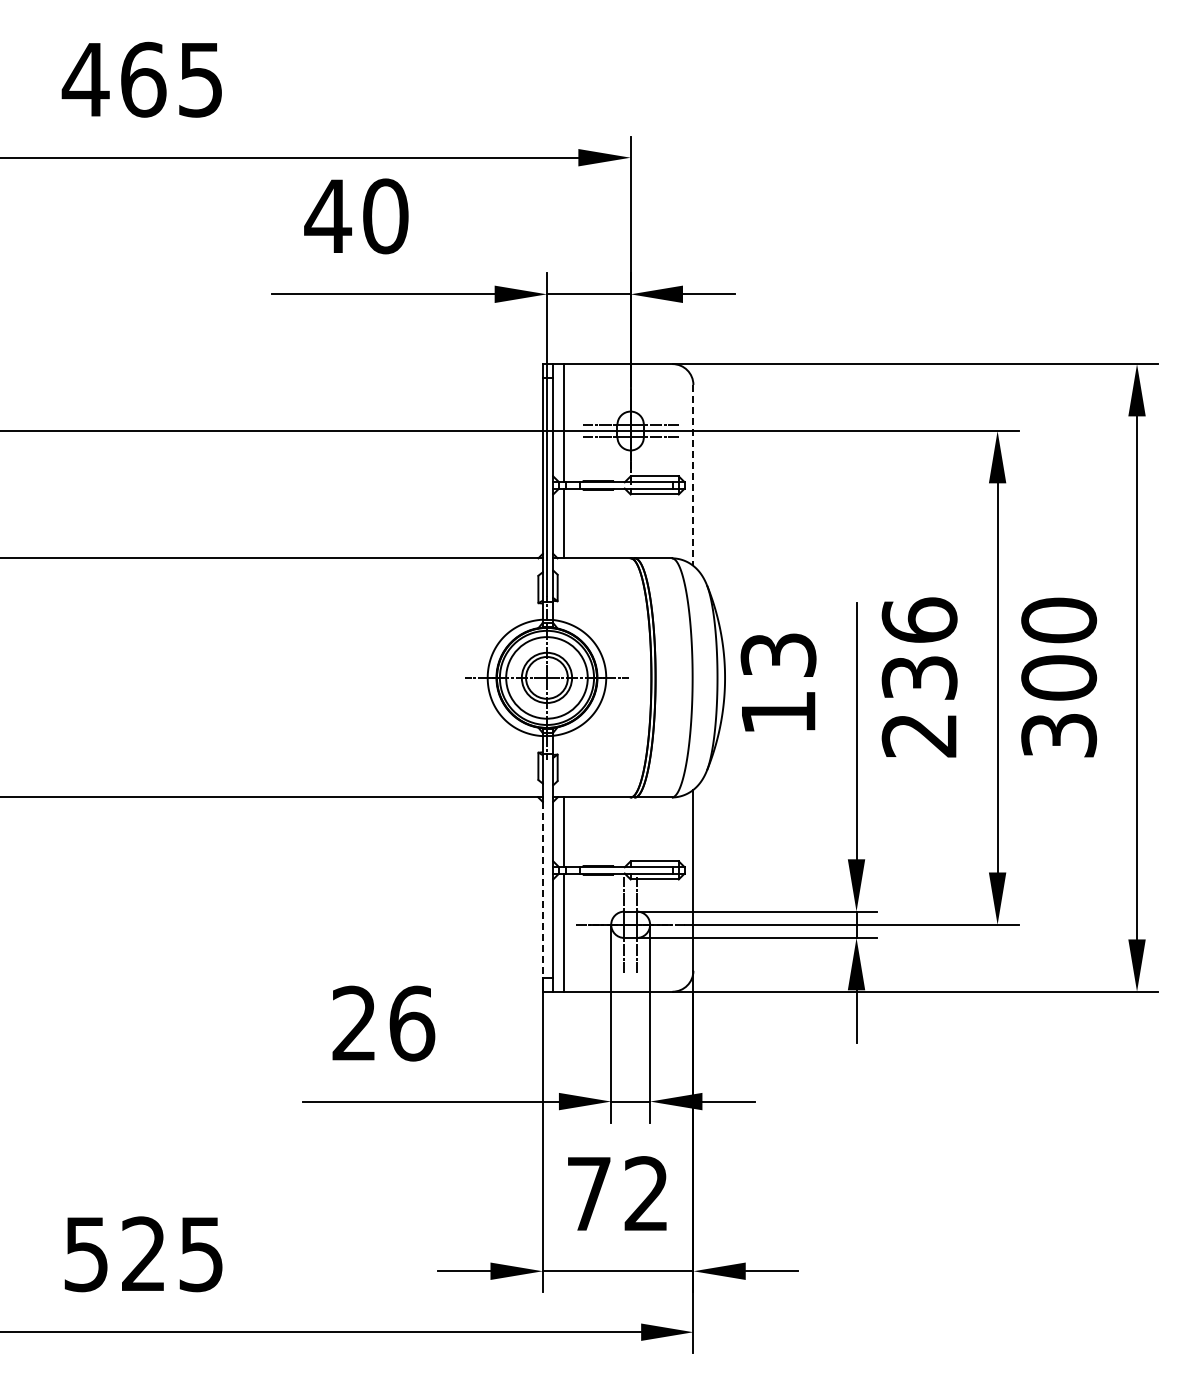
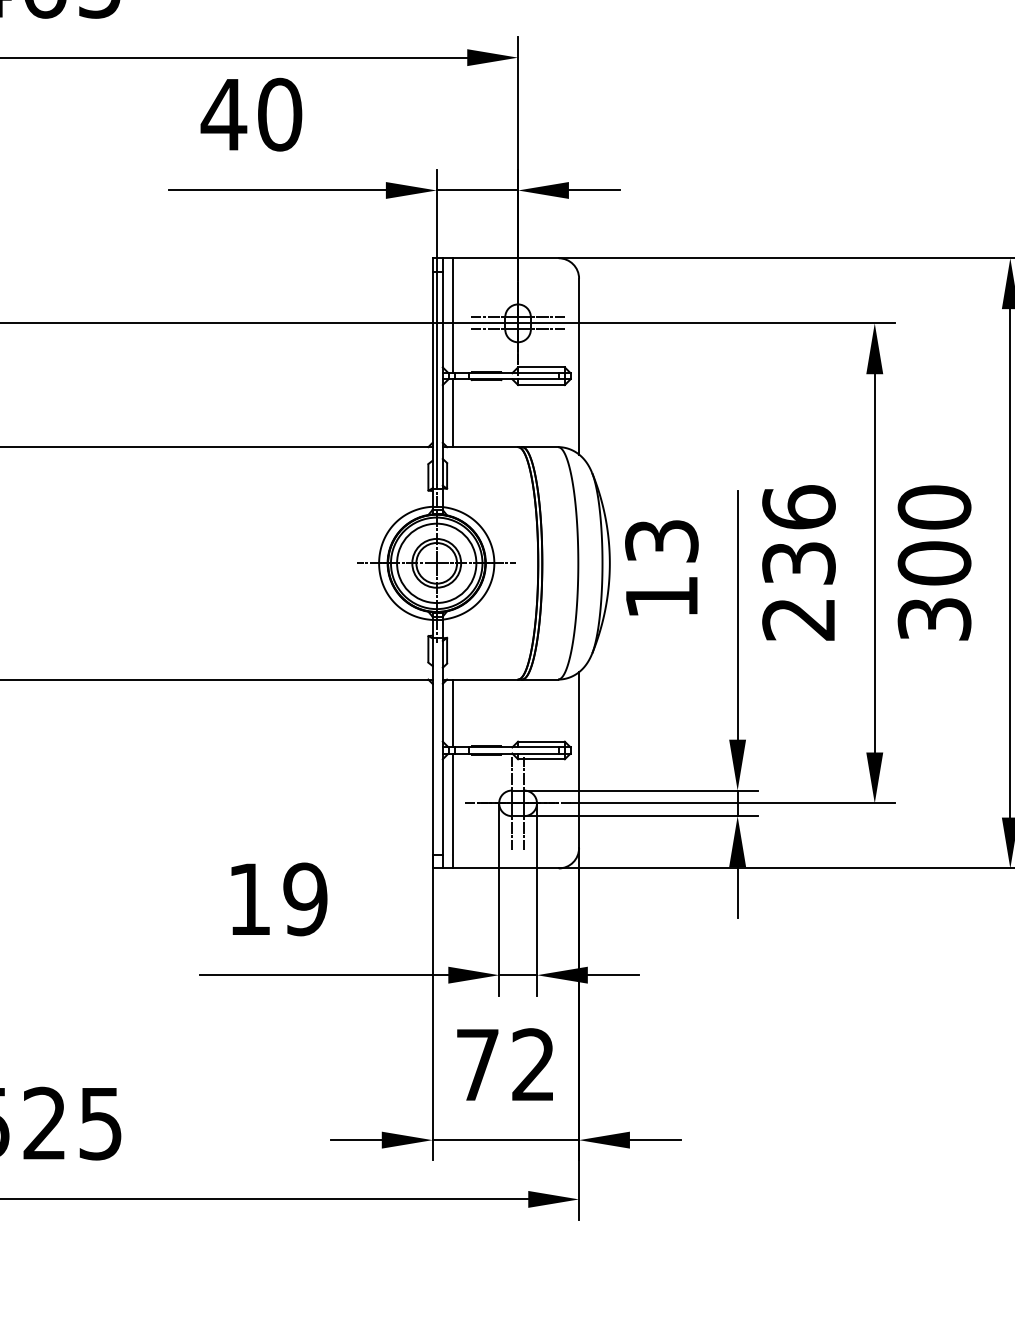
line: (693, 475) -> (579, 366), dashed -> solid
line: (542, 889) -> (432, 769), dashed -> solid
text: (383, 1023) -> (277, 899), 26 -> 19

